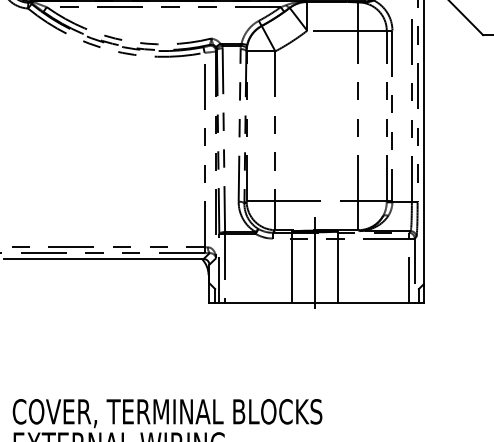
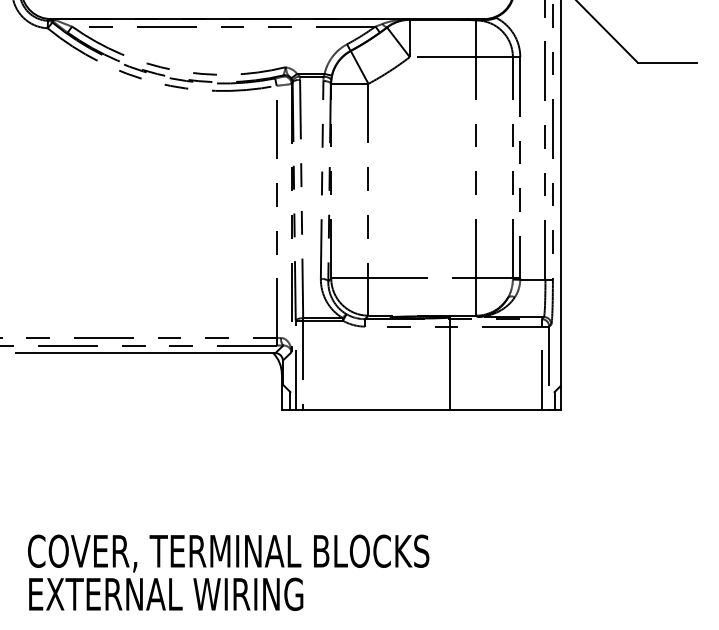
line: (292, 266) -> (390, 362), removed
line: (314, 266) -> (419, 362), removed

